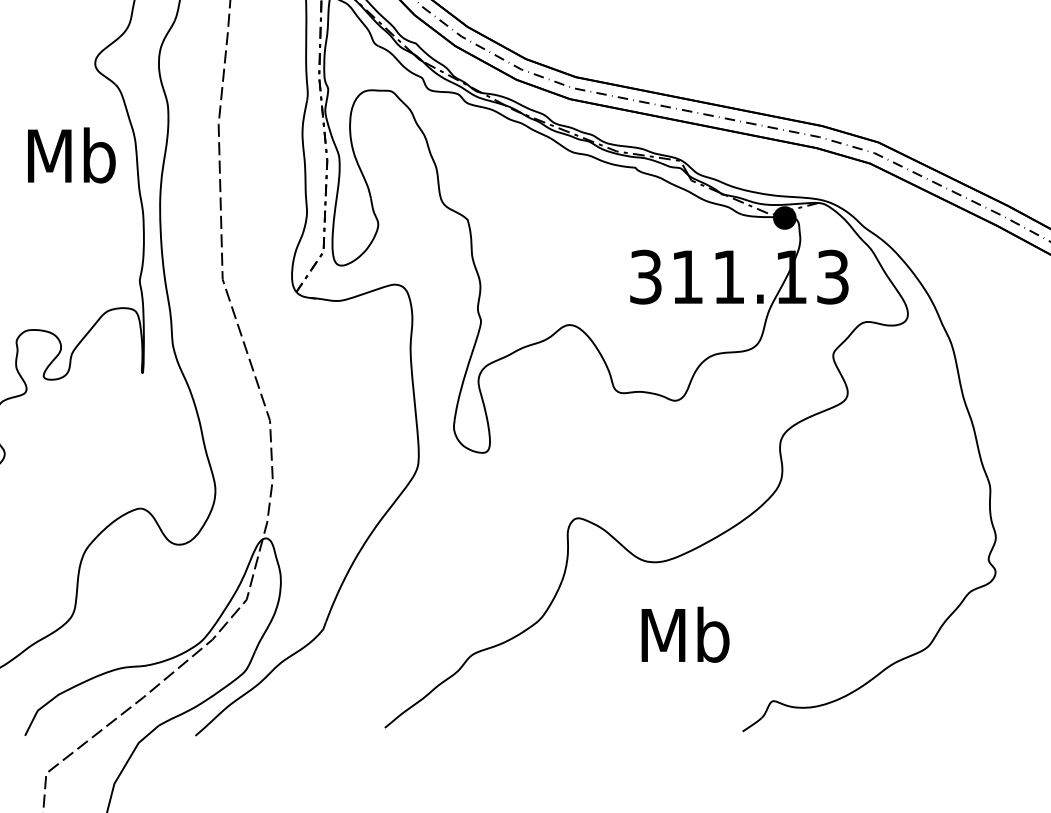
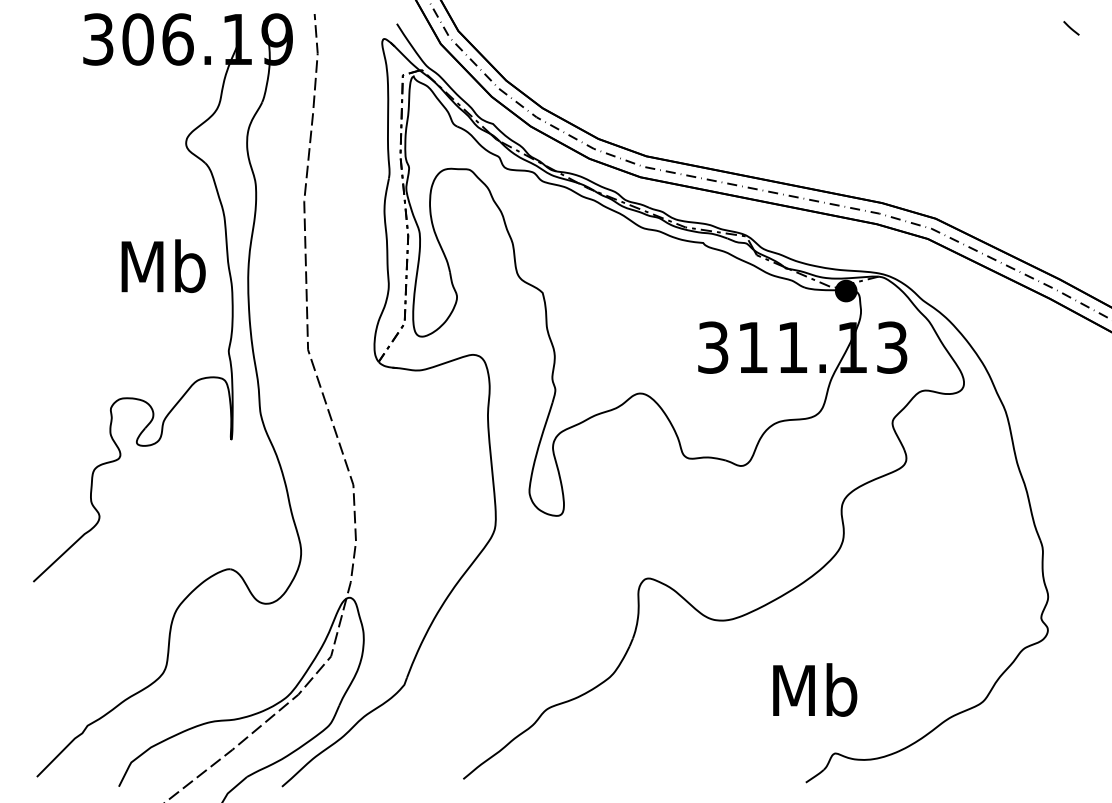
text: (71, 154) -> (163, 265), moved
text: (685, 634) -> (815, 689), moved

